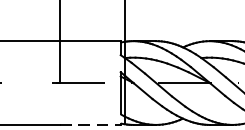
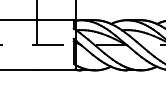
line: (91, 125) -> (56, 70), dashed -> solid

